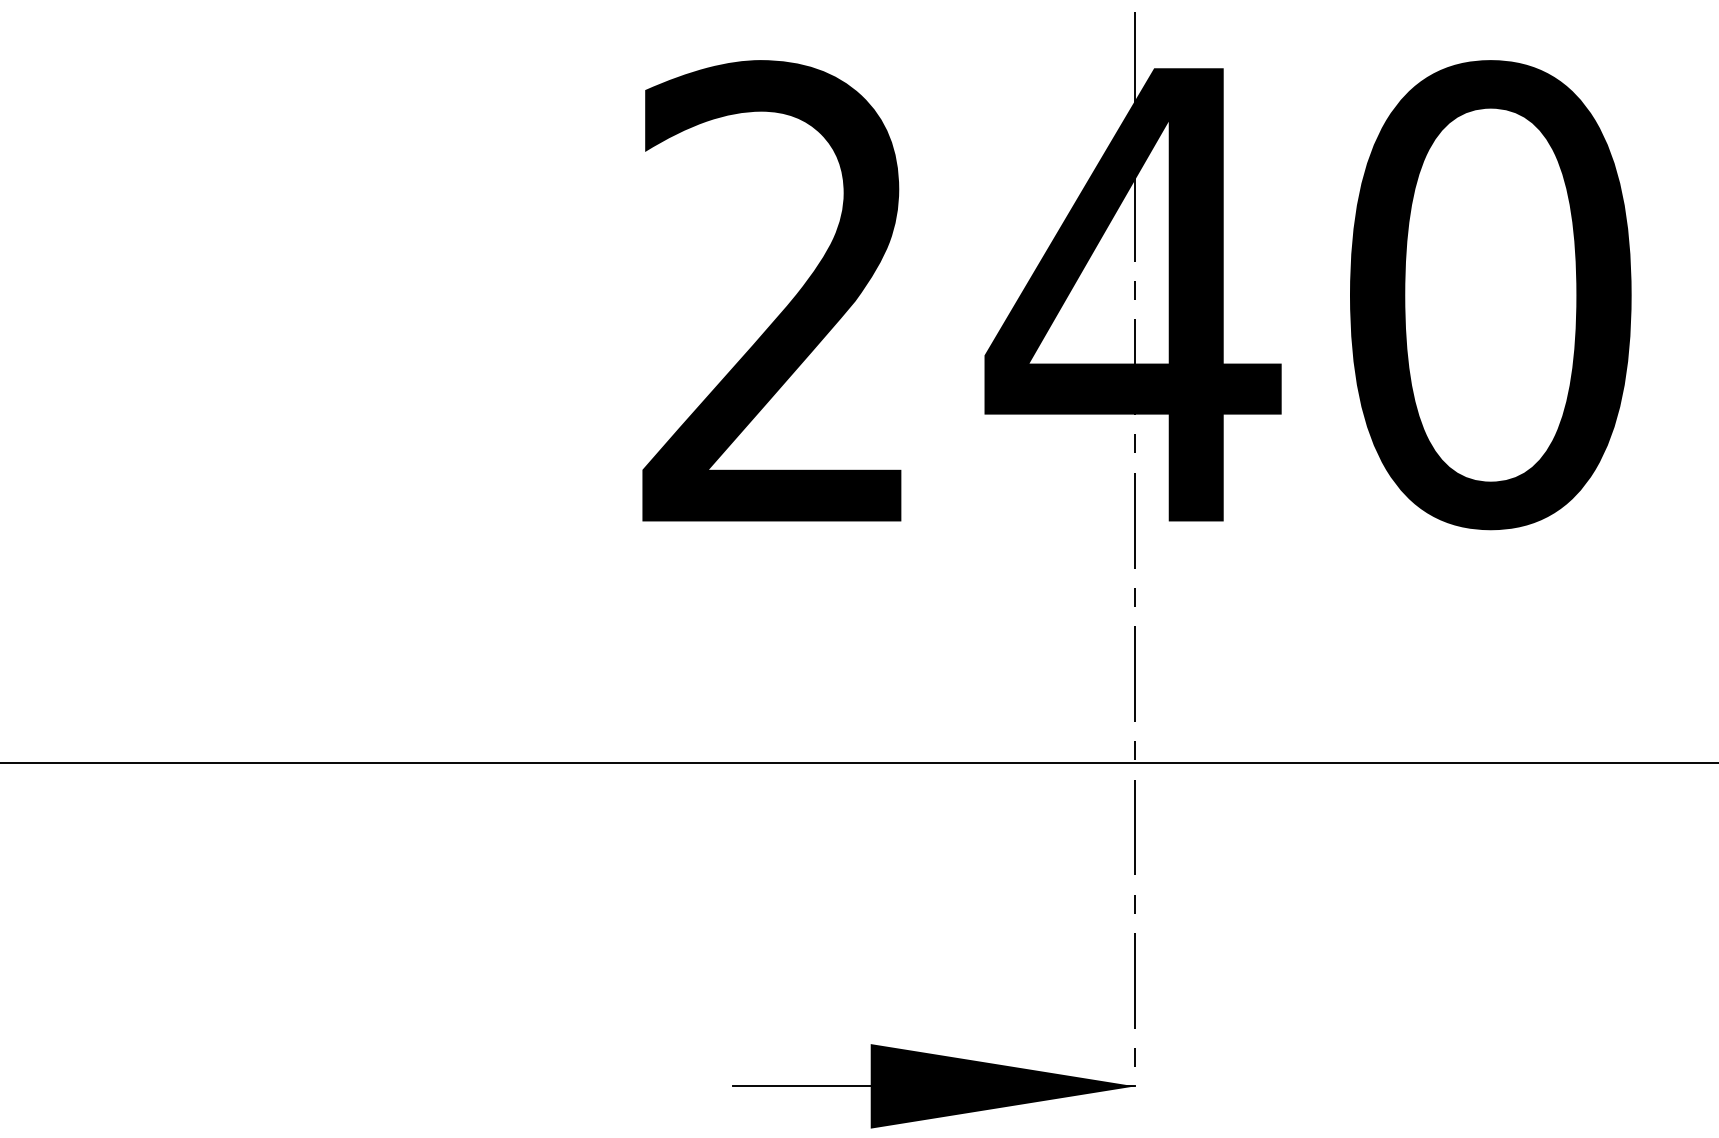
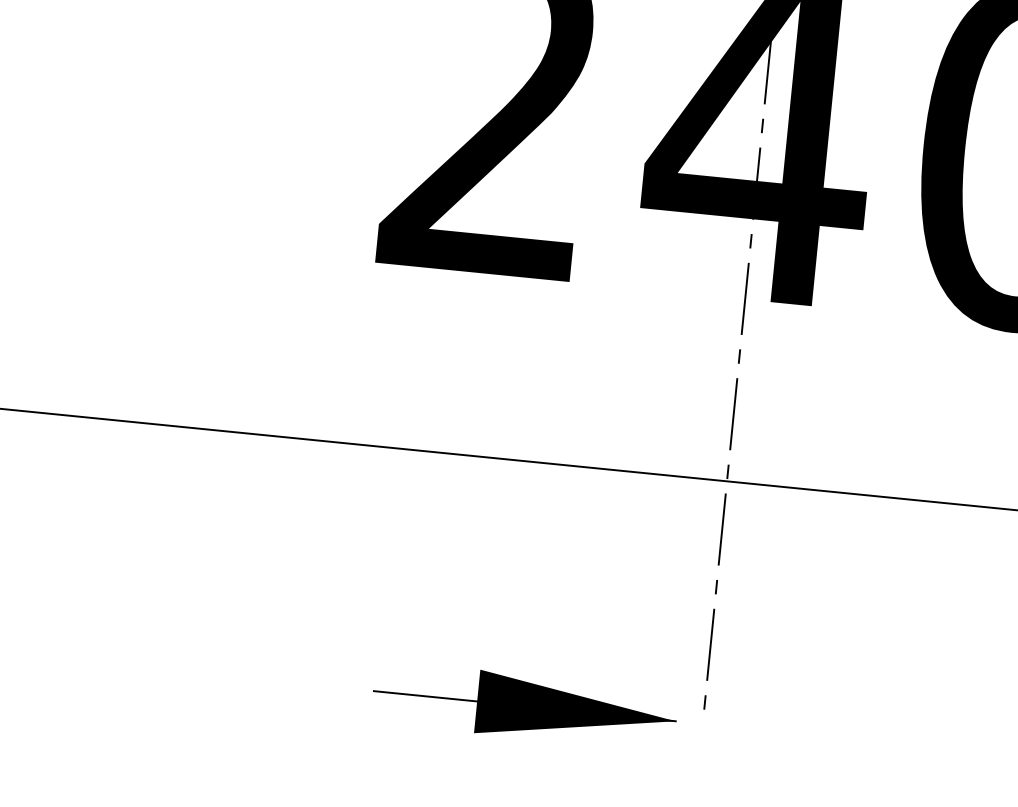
part: (933, 1086) -> (524, 706), moved

